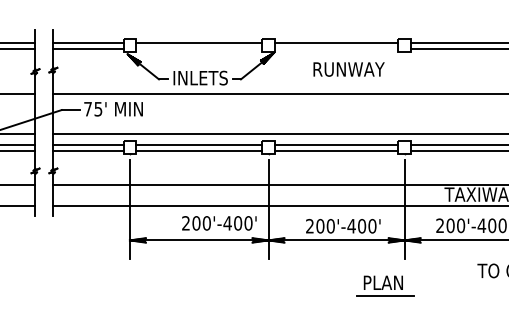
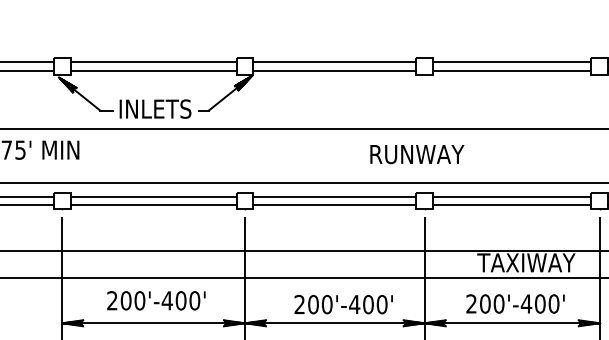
line: (199, 48) -> (153, 70), added
line: (336, 48) -> (334, 70), added
text: (348, 69) -> (416, 154), moved
text: (219, 223) -> (156, 300), moved

